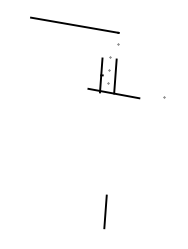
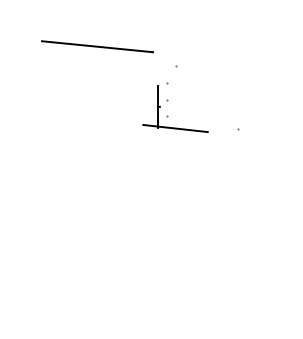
line: (74, 25) -> (97, 46), moved
line: (115, 76) -> (175, 106), removed
line: (105, 212) -> (175, 277), removed

